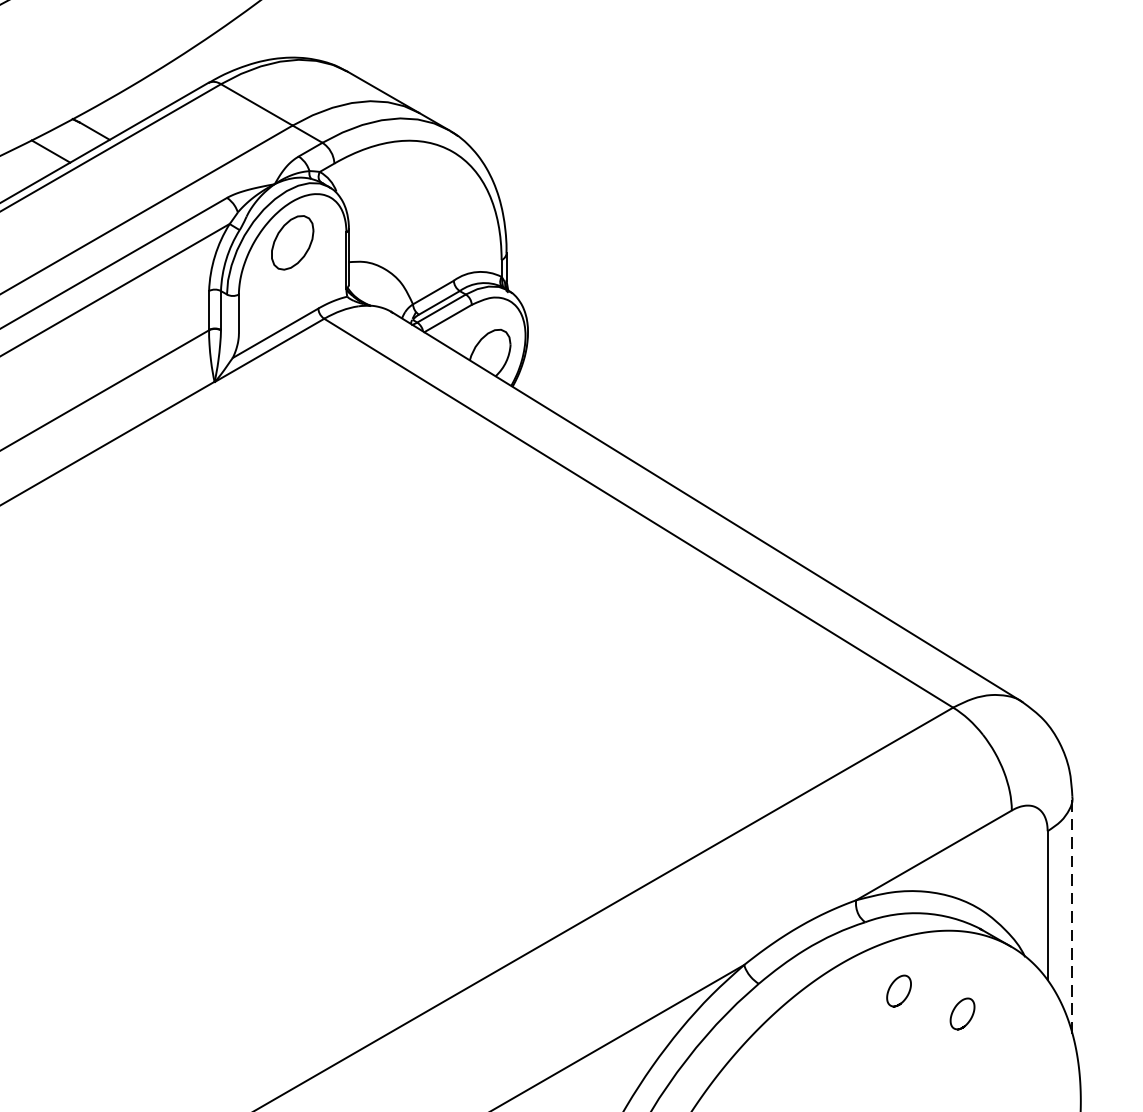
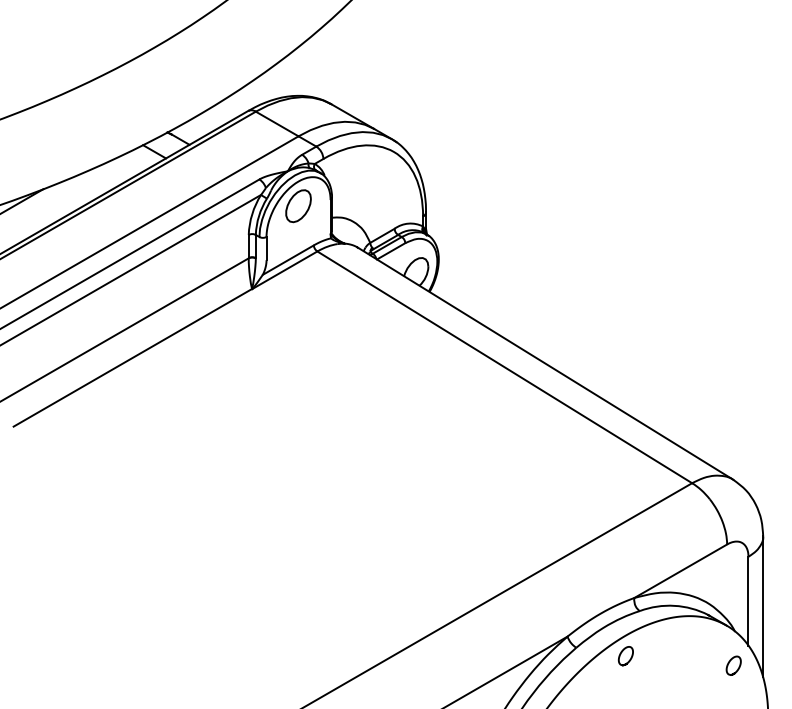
line: (1072, 914) -> (763, 606), dashed -> solid
curve: (891, 988) -> (621, 654), moved
curve: (957, 1008) -> (730, 662), moved

